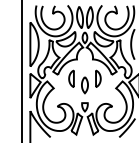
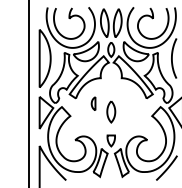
part: (71, 78) -> (93, 103), size x0.6
part: (98, 78) -> (128, 103), removed

